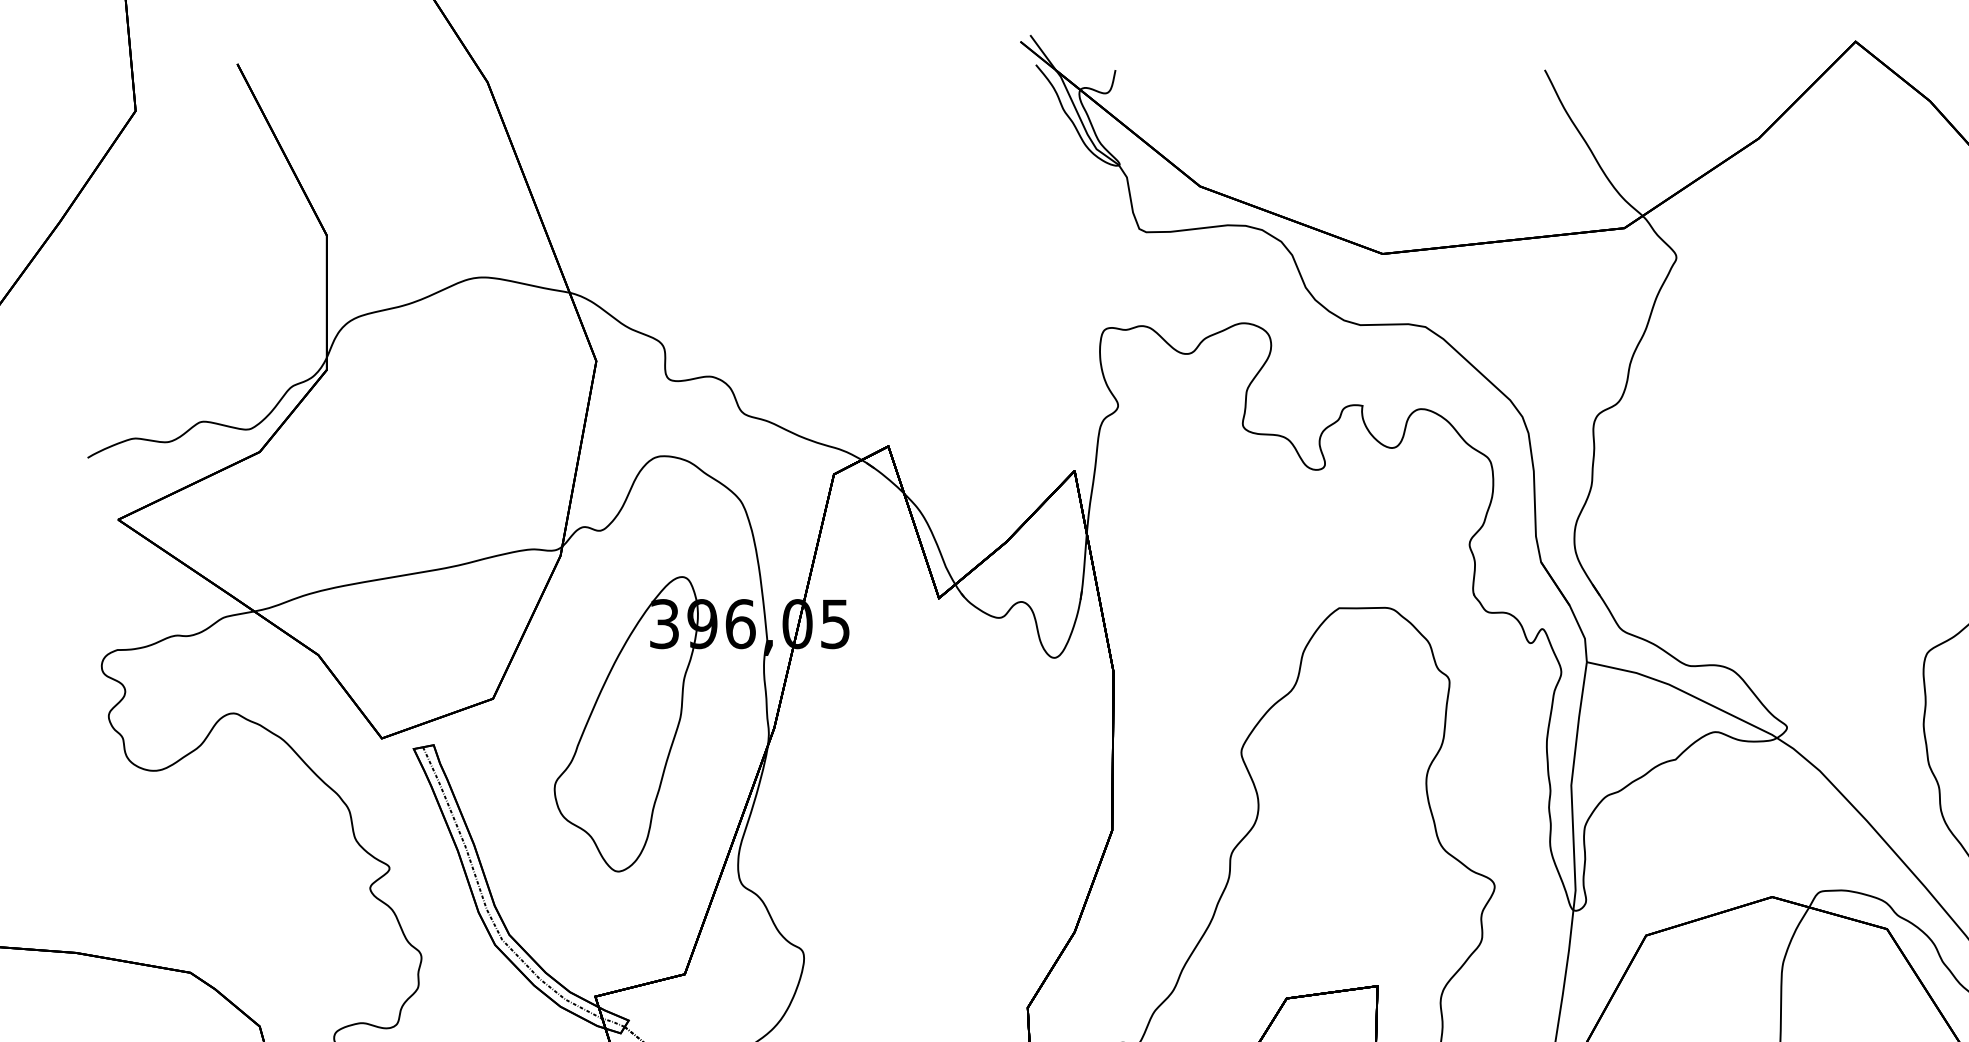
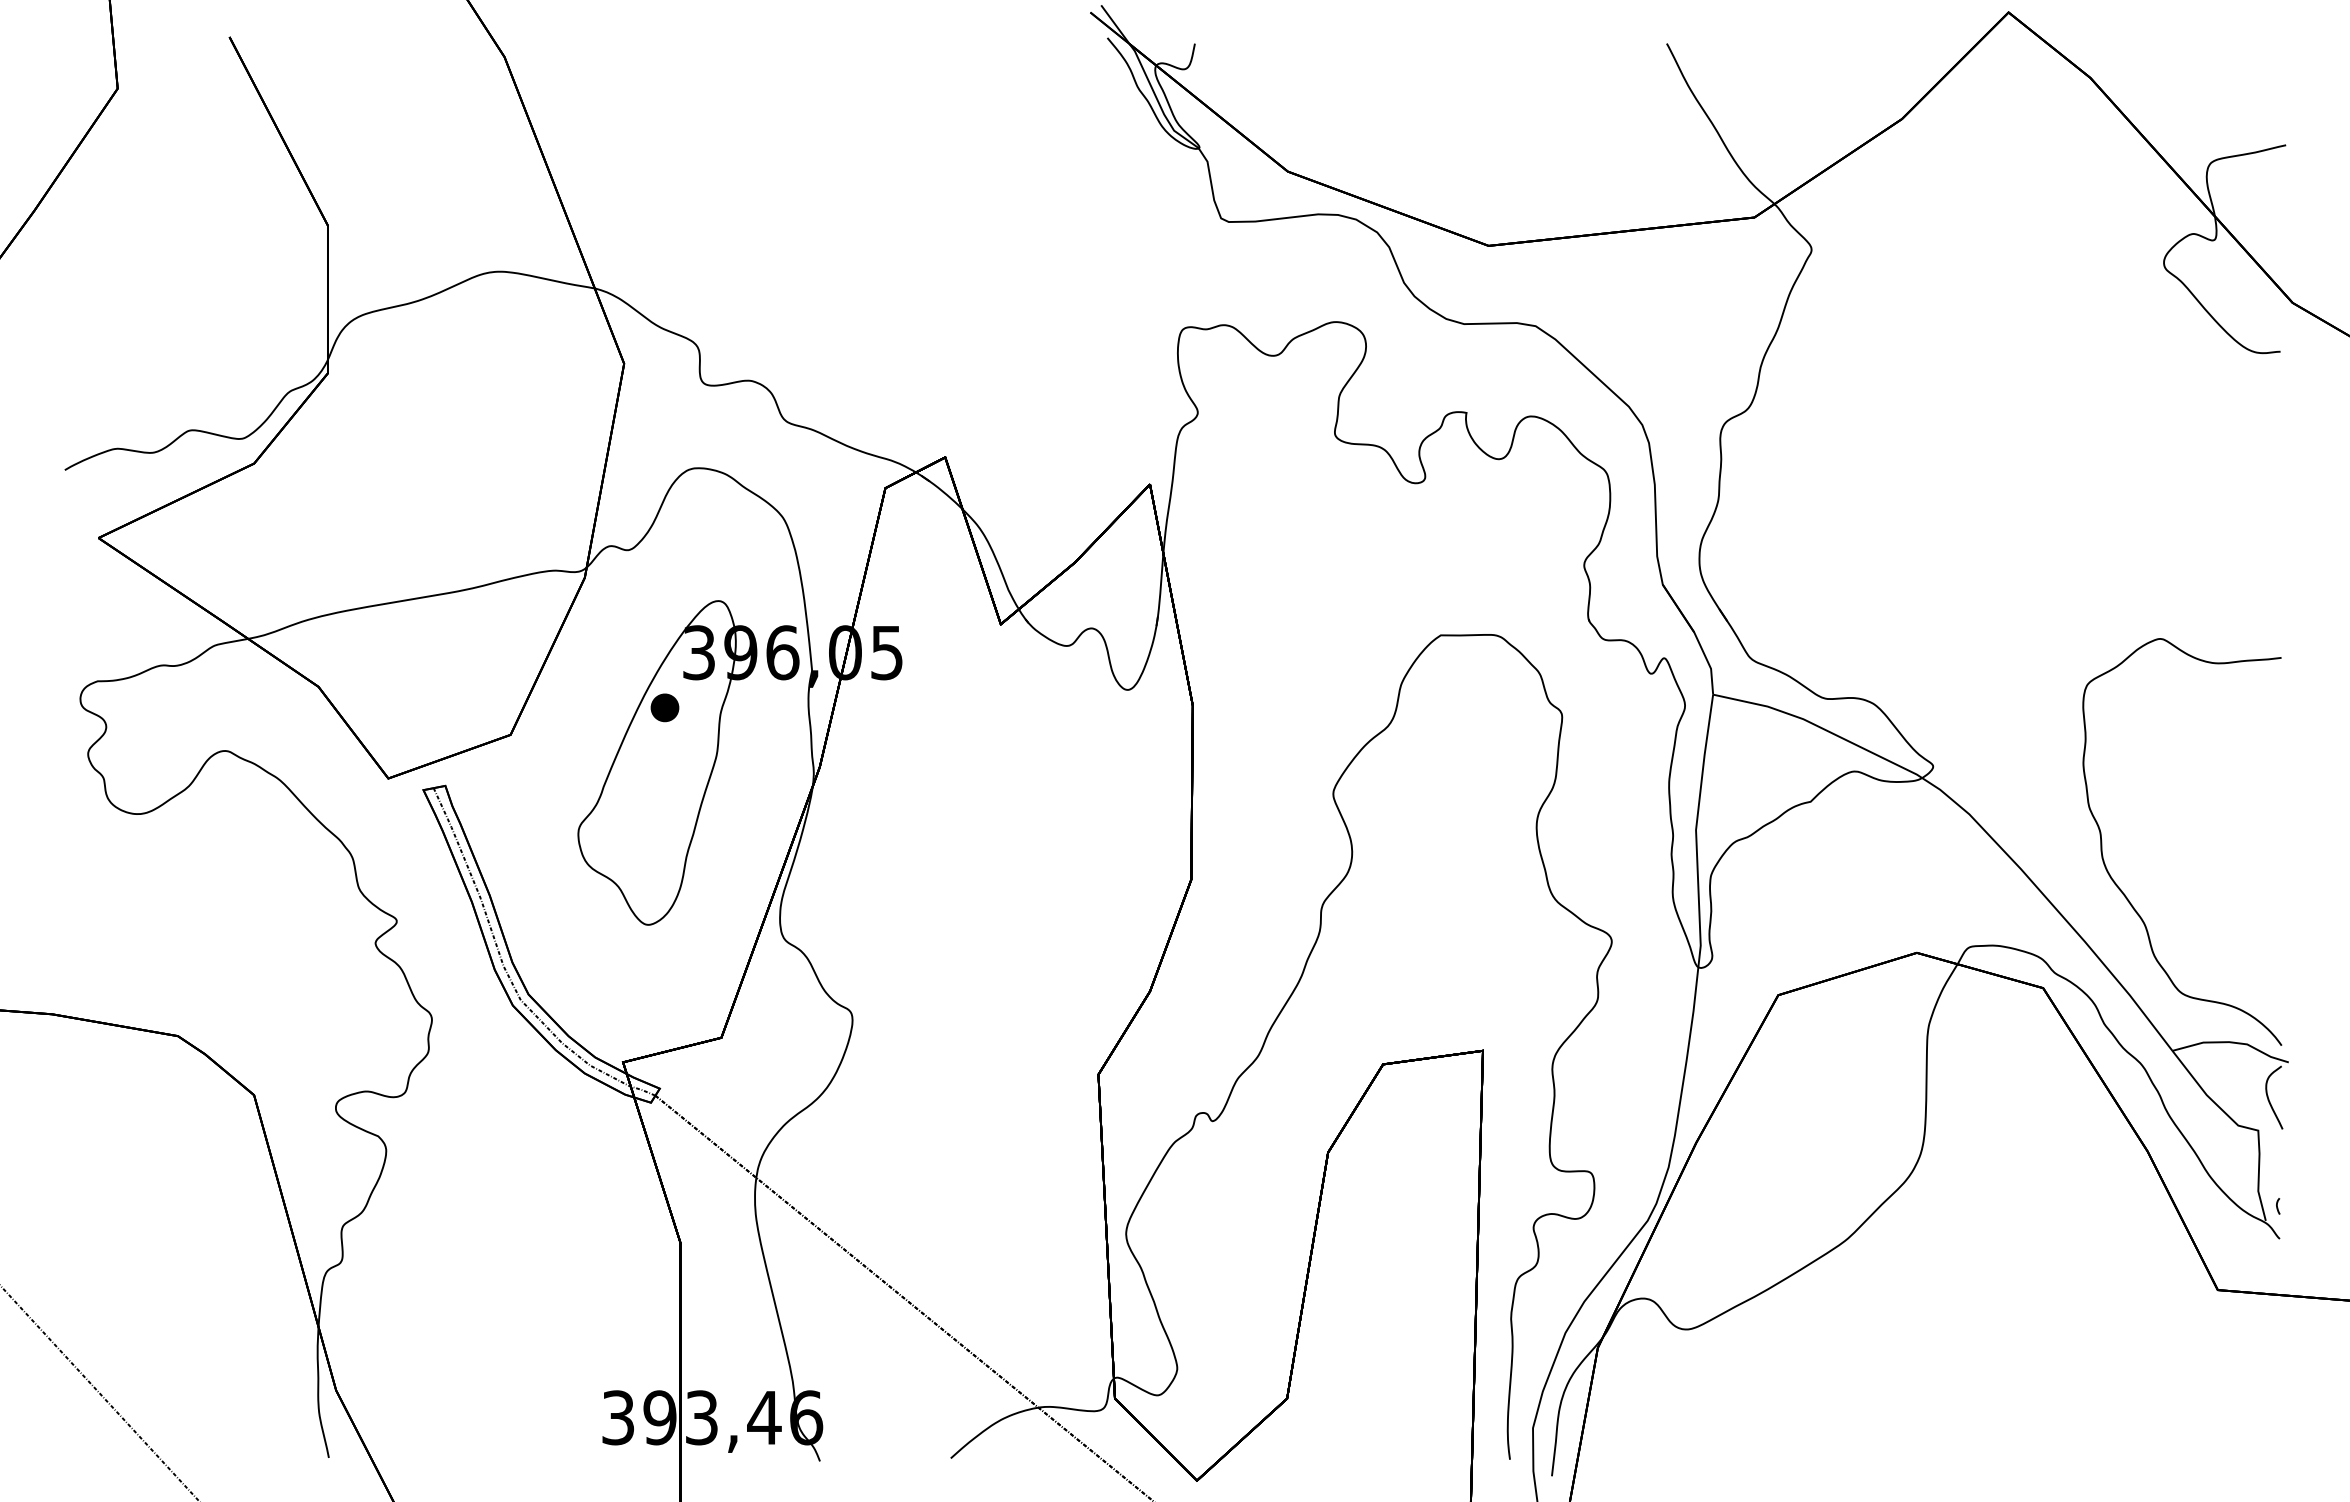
part: (633, 673) -> (664, 707), added

